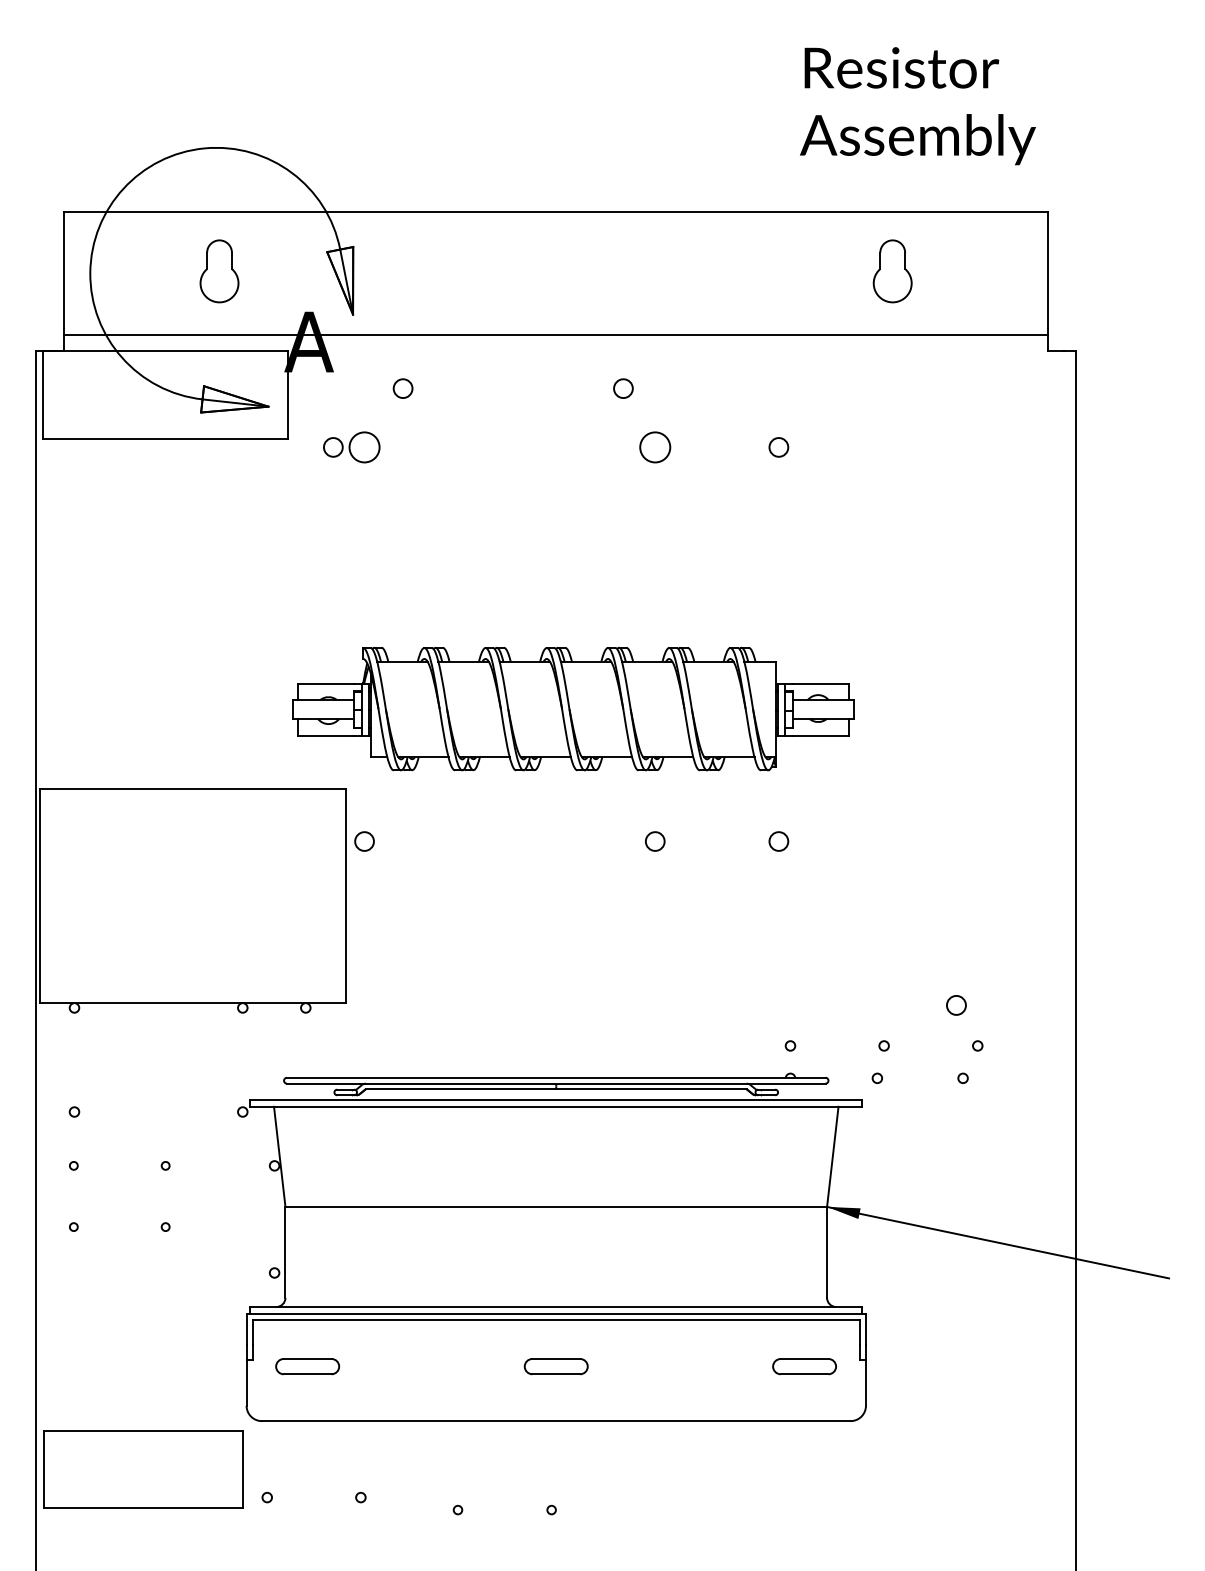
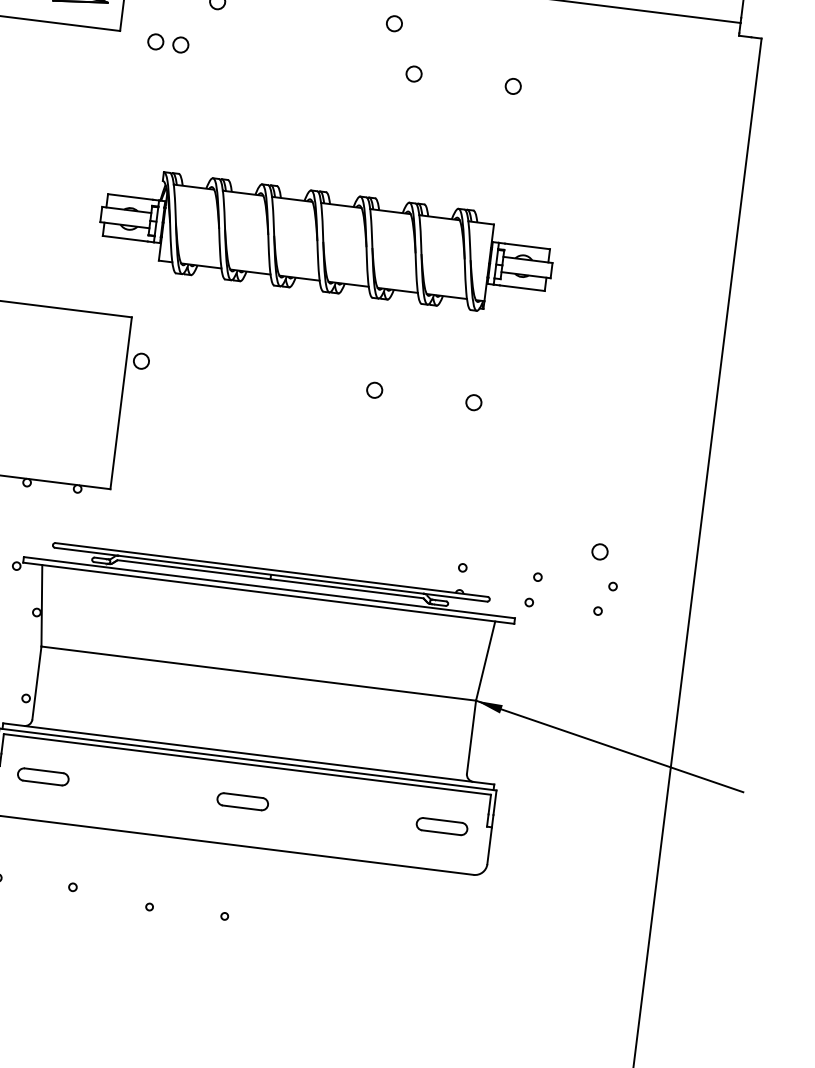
circle: (364, 447) -> (180, 45), size x0.62
circle: (654, 447) -> (413, 74), size x0.62
part: (573, 708) -> (326, 241), moved

